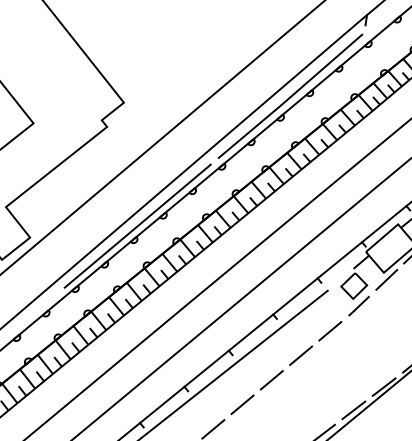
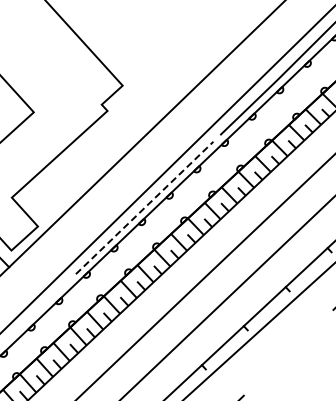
line: (138, 225) -> (145, 207), solid -> dashed
line: (301, 355) -> (316, 326), removed
line: (271, 380) -> (288, 353), removed
line: (242, 404) -> (260, 378), removed

